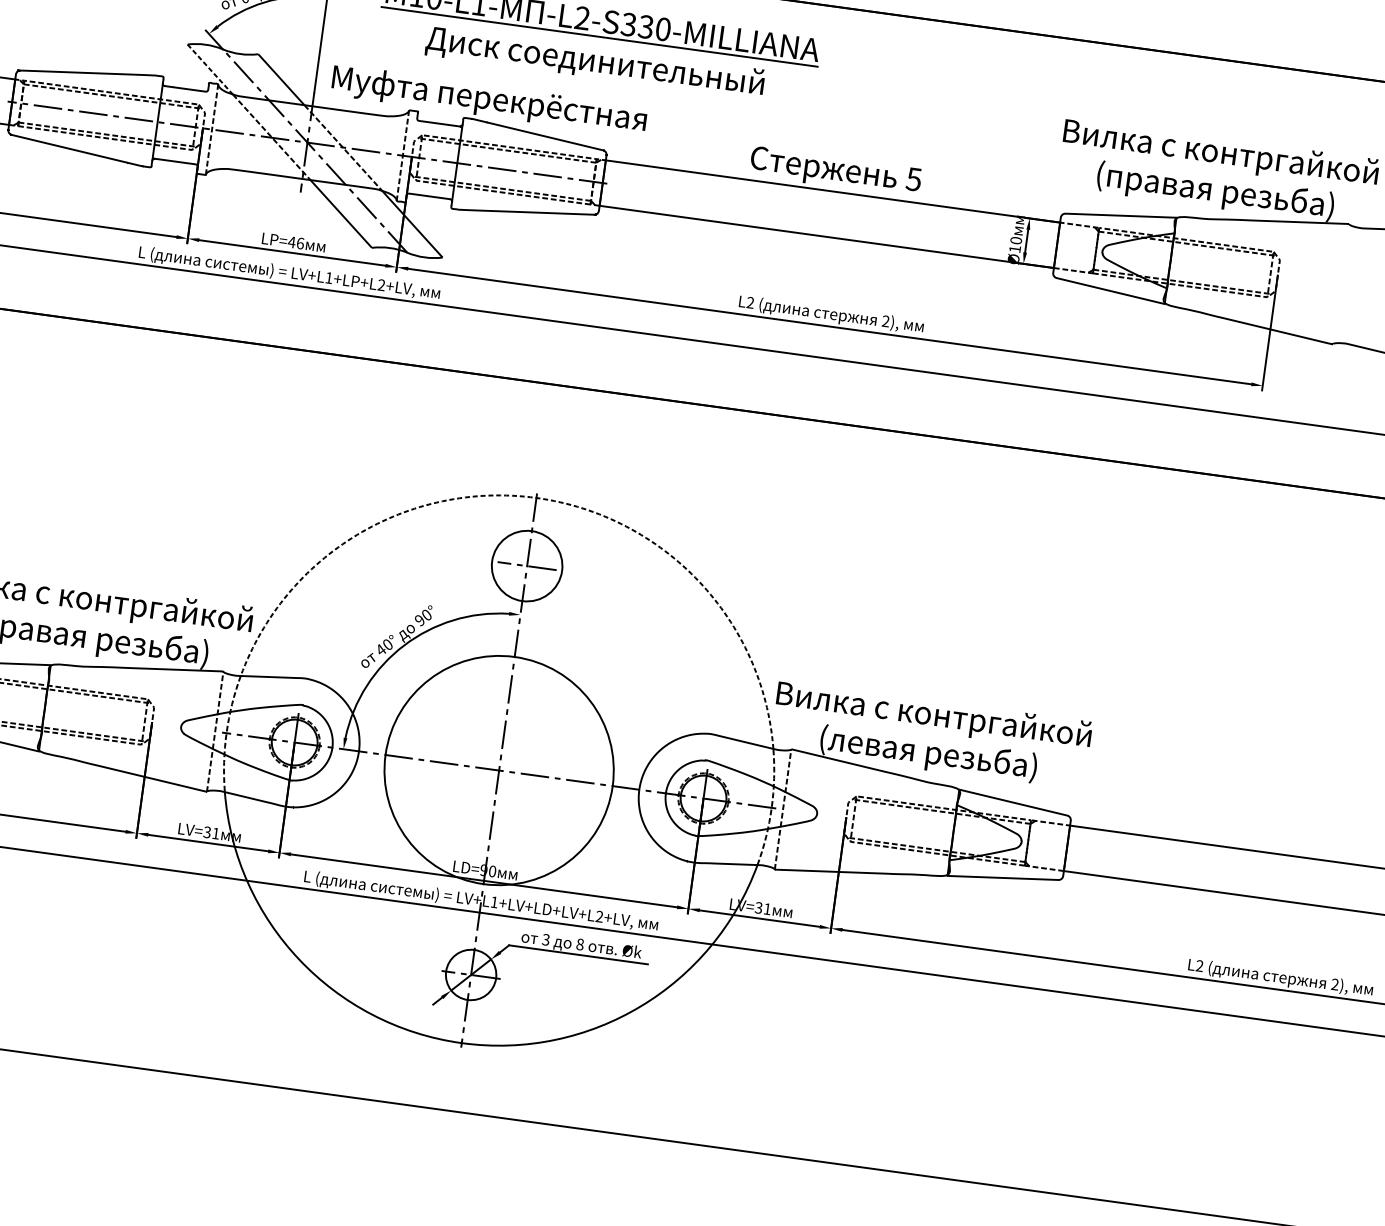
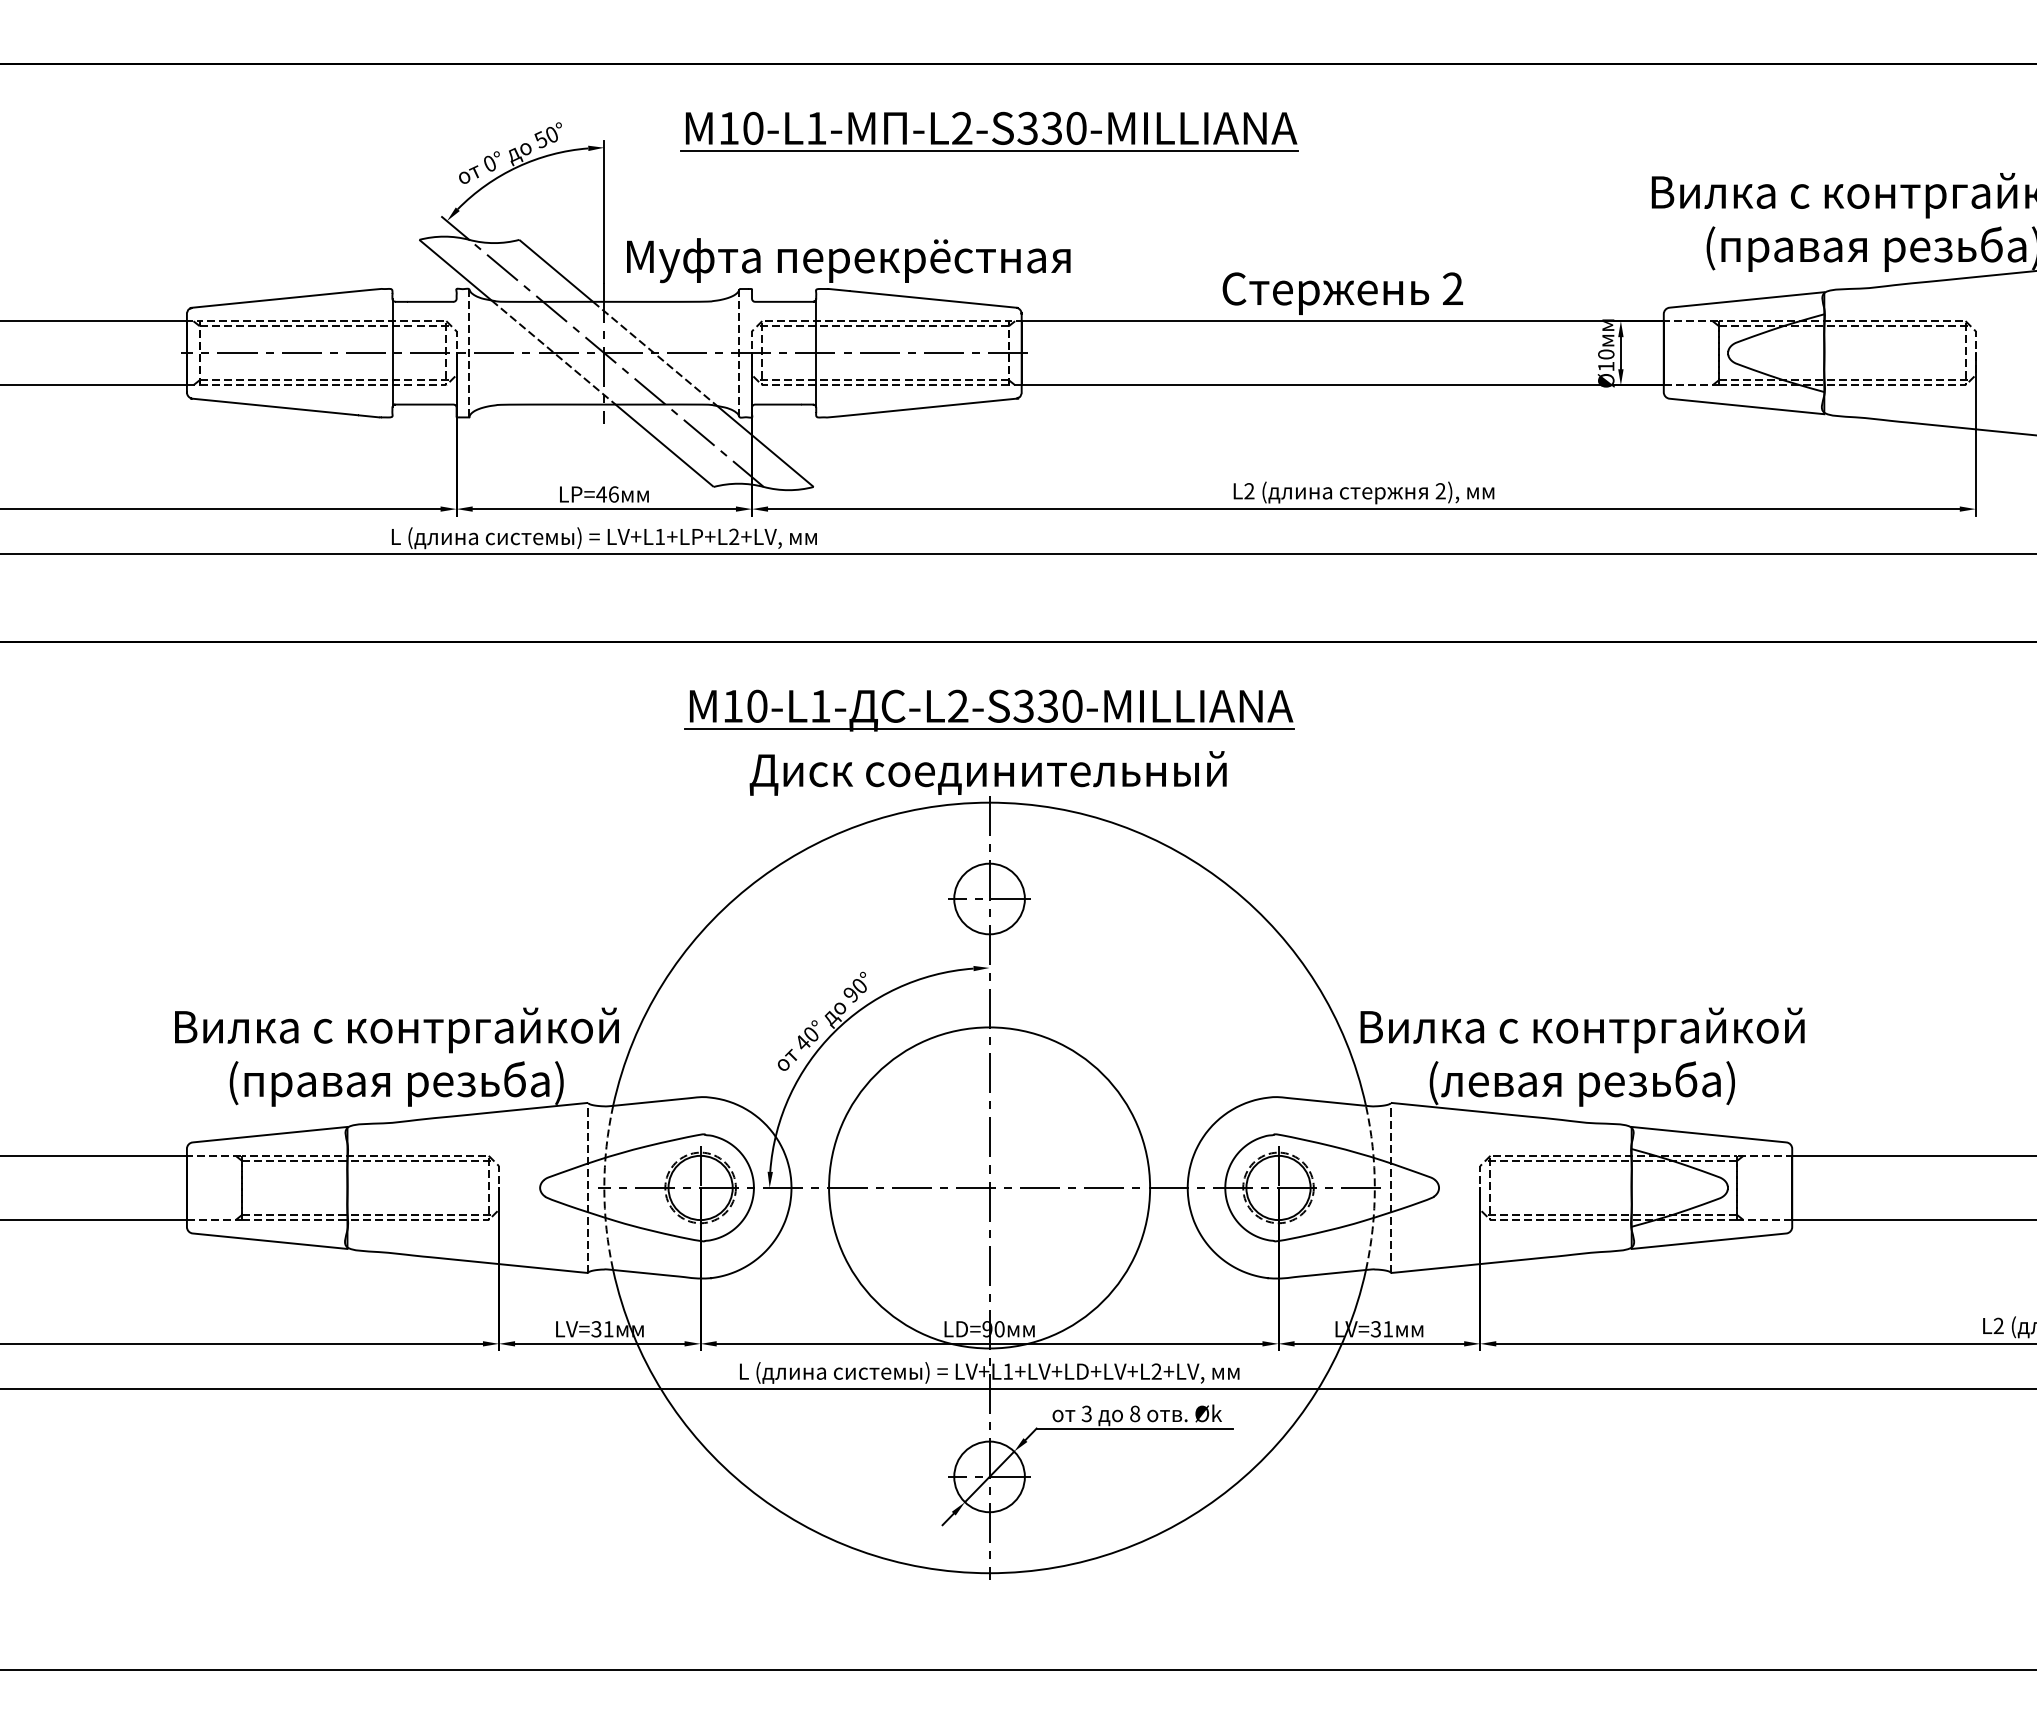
text: (594, 62) -> (987, 773), moved
line: (210, 69) -> (455, 270), dashed -> solid
text: (913, 179) -> (1452, 288), 5 -> 2
part: (545, 432) -> (989, 710), added
arc: (536, 497) -> (989, 802), dashed -> solid
circle: (527, 565) -> (989, 898), size x0.71

